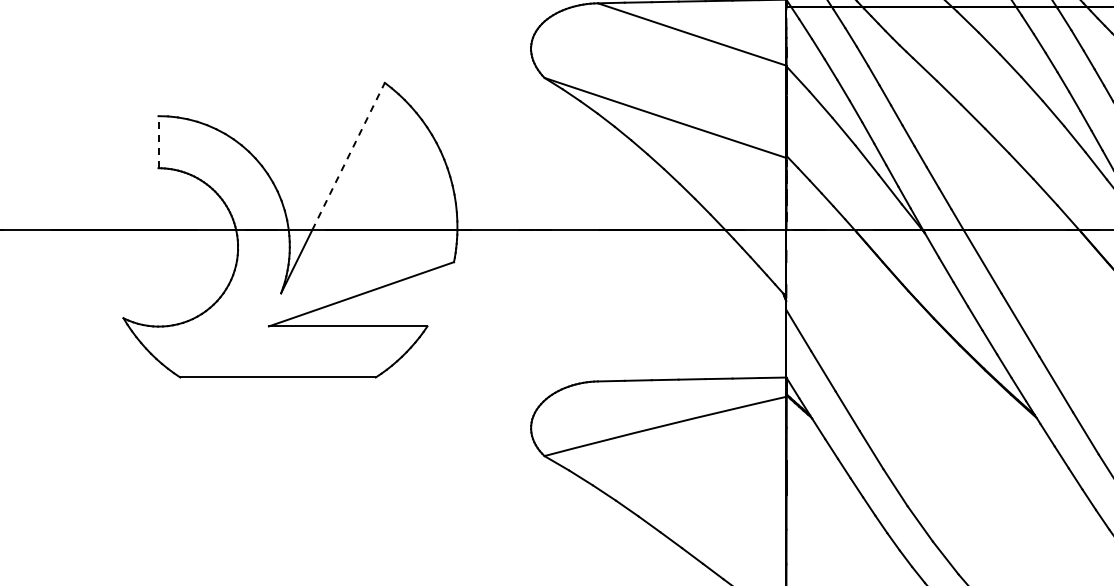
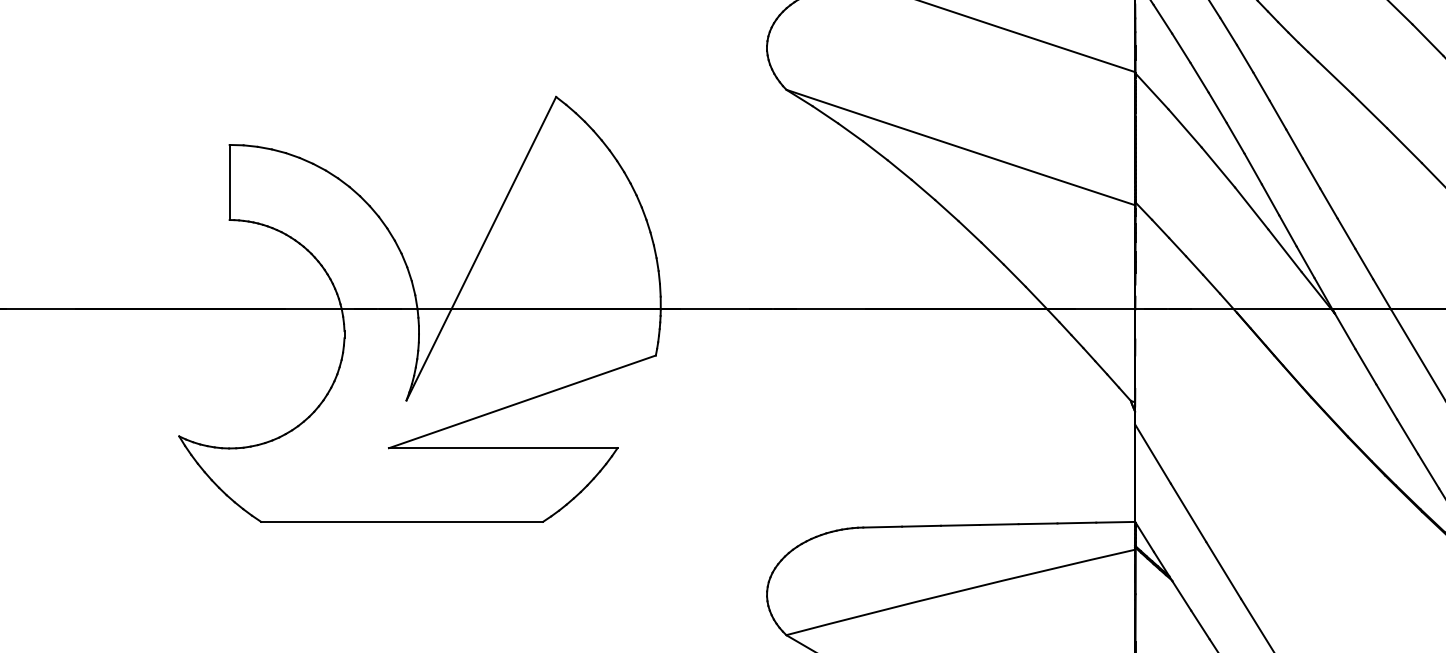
line: (158, 141) -> (229, 181), dashed -> solid
line: (348, 156) -> (503, 203), dashed -> solid

